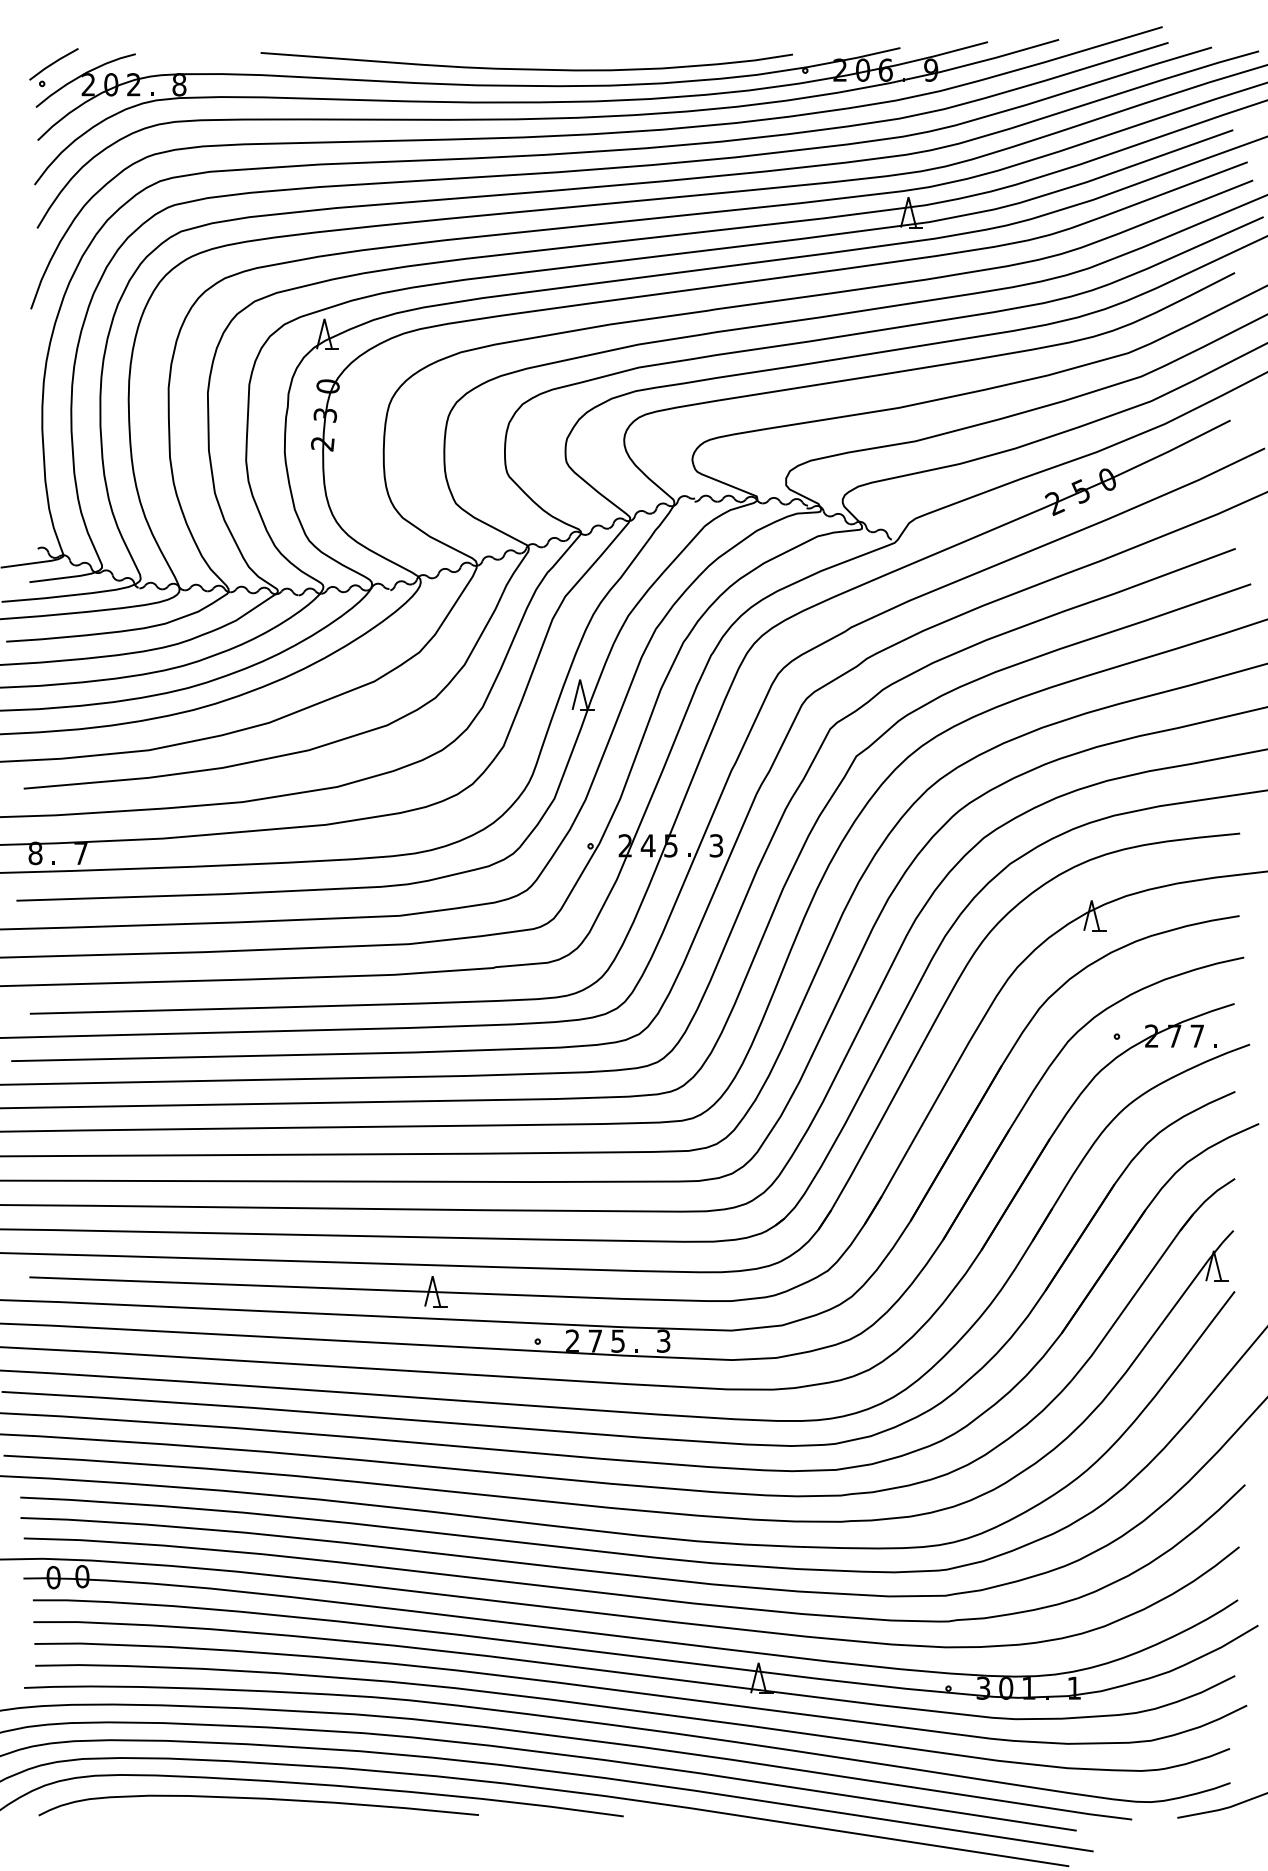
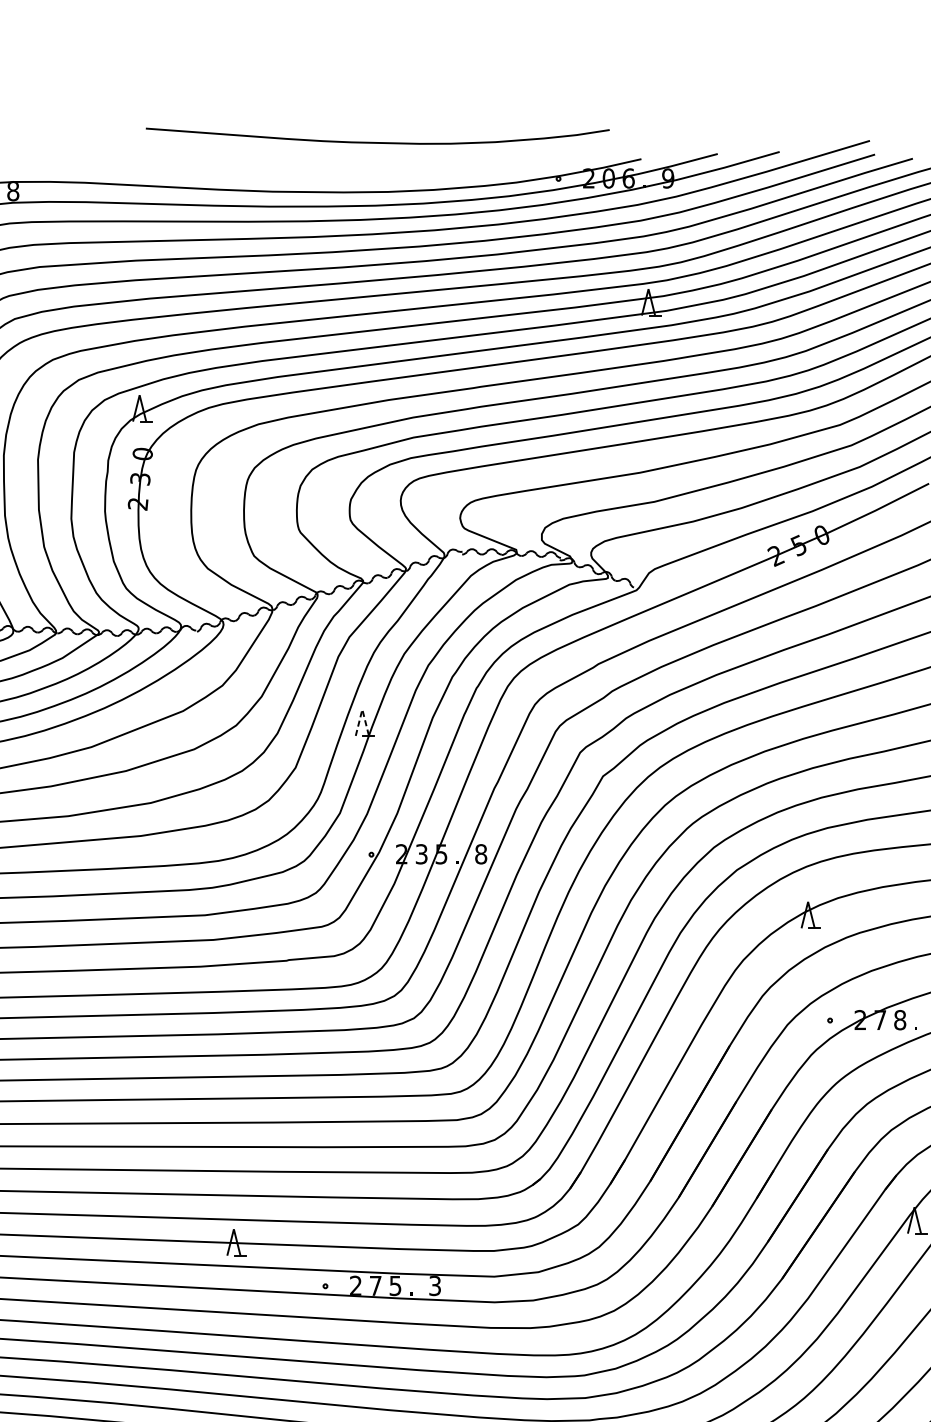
curve: (526, 68) -> (377, 142), moved
line: (580, 679) -> (362, 709), solid -> dashed
text: (647, 845) -> (421, 854), 4 -> 3
text: (716, 845) -> (481, 854), 3 -> 8
text: (1197, 1035) -> (900, 1019), 7 -> 8

